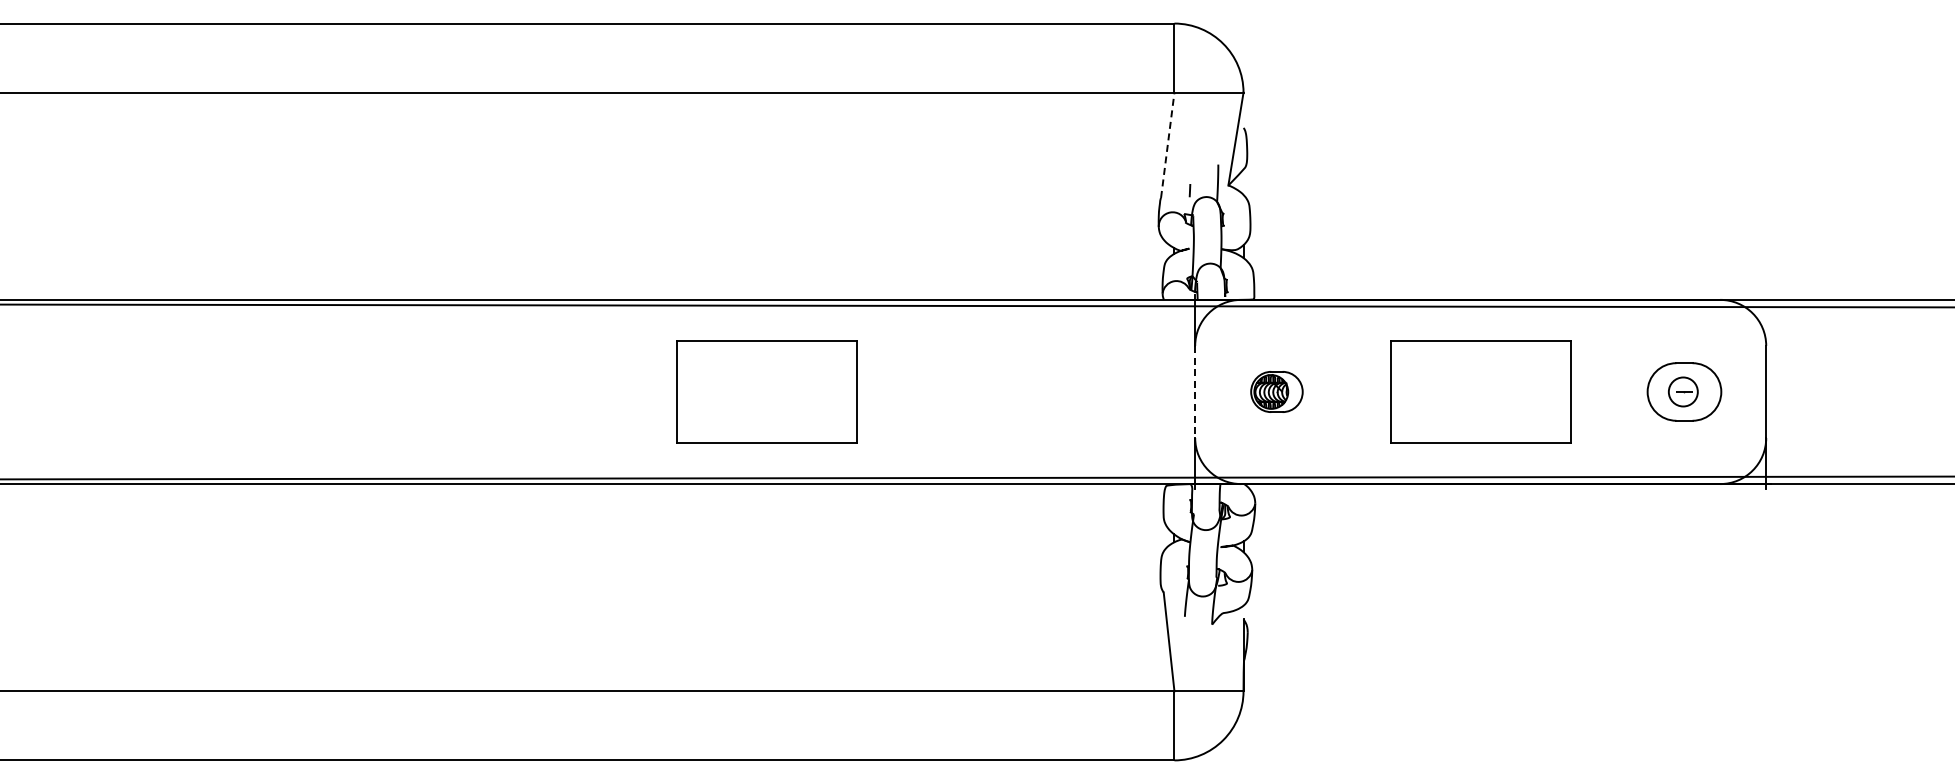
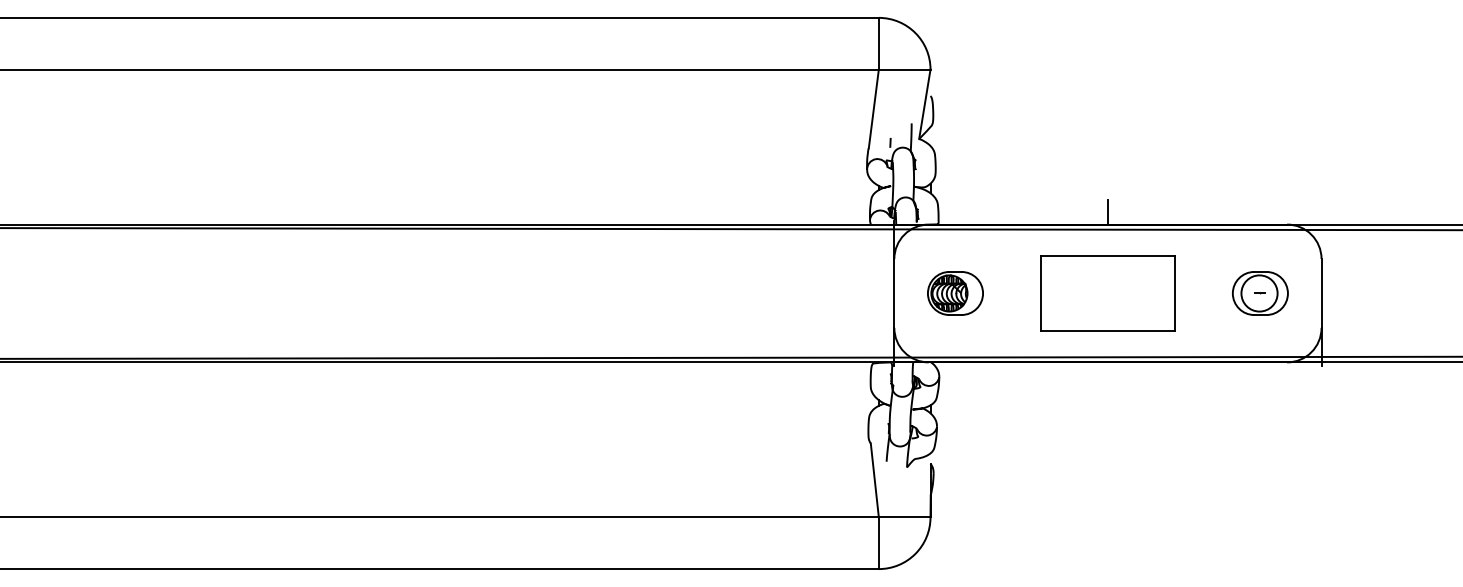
line: (1167, 144) -> (873, 108), dashed -> solid
line: (1480, 283) -> (1107, 212), added
part: (766, 391) -> (573, 293), removed
part: (1276, 391) -> (955, 293), size x1.43
circle: (1683, 391) -> (1259, 293), size x1.67
line: (1195, 392) -> (894, 293), dashed -> solid

